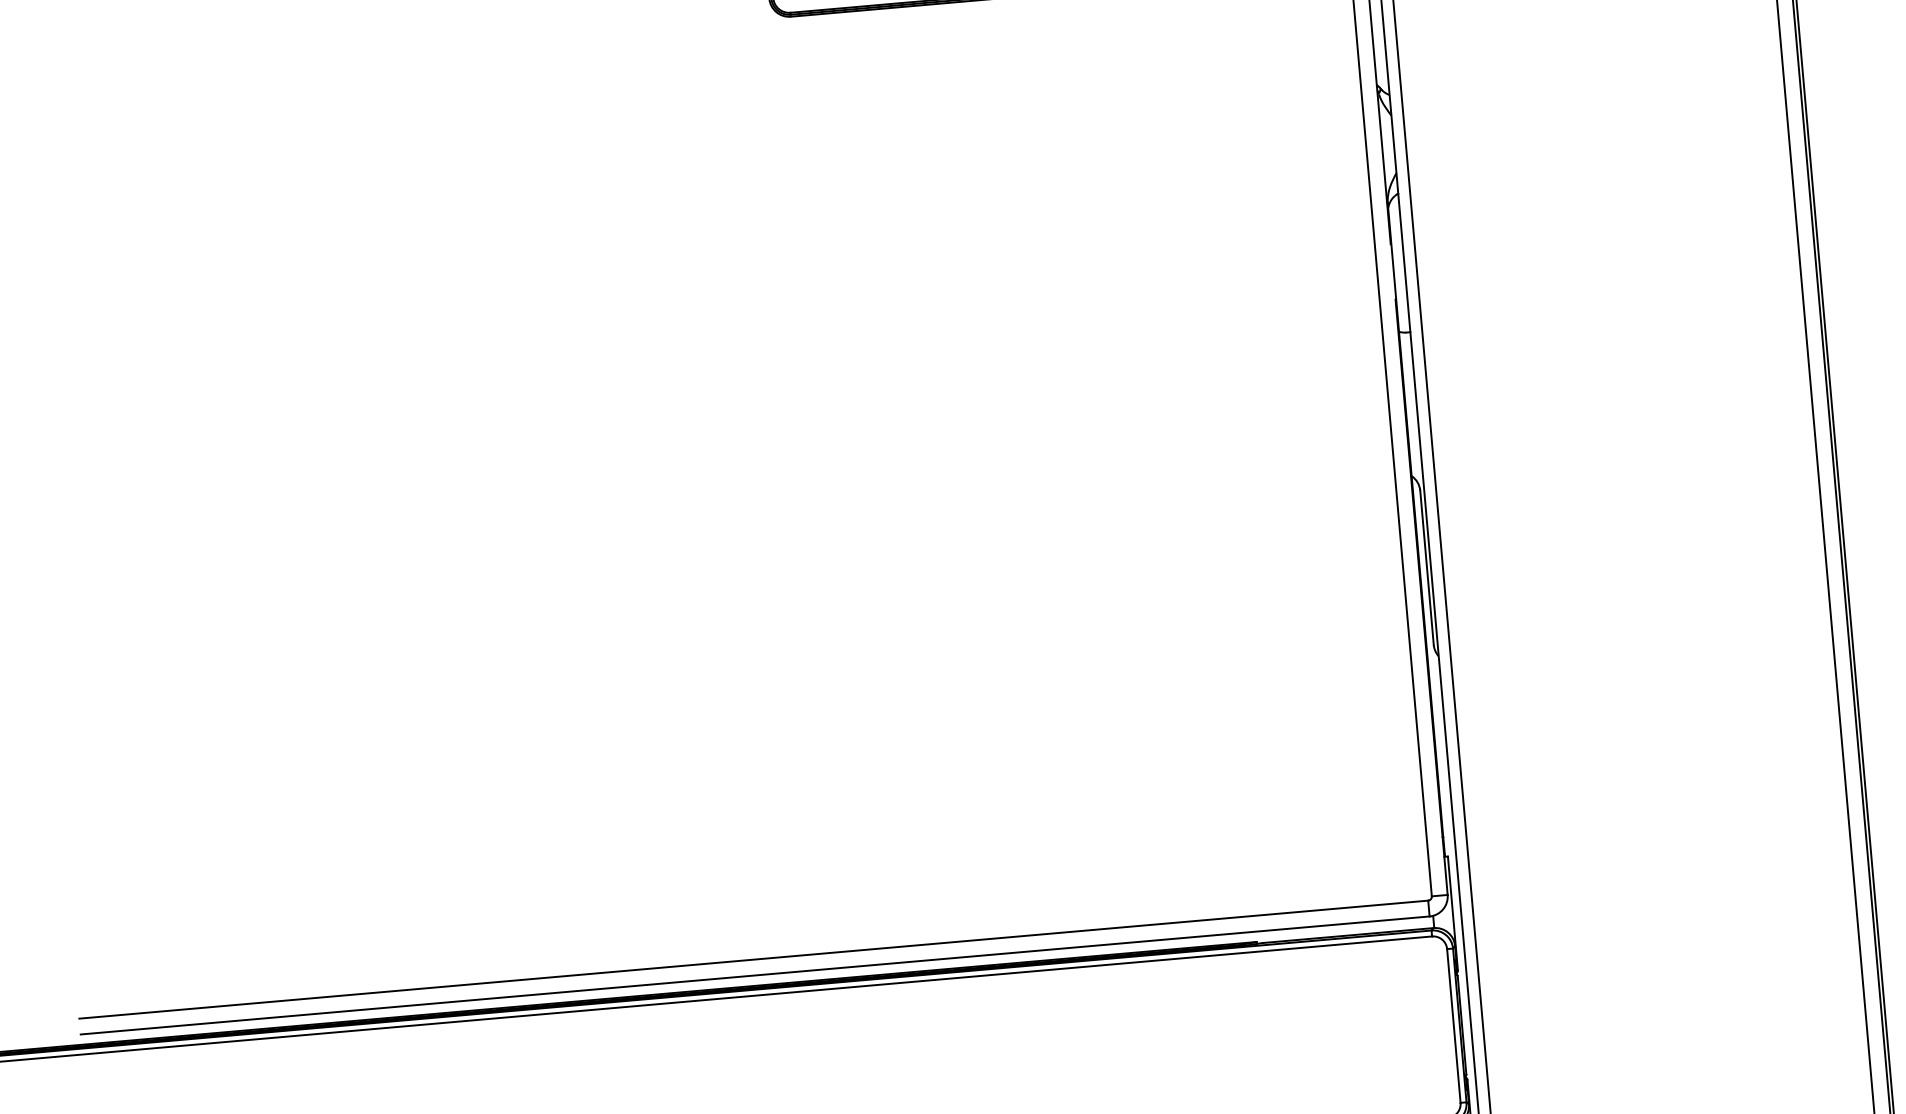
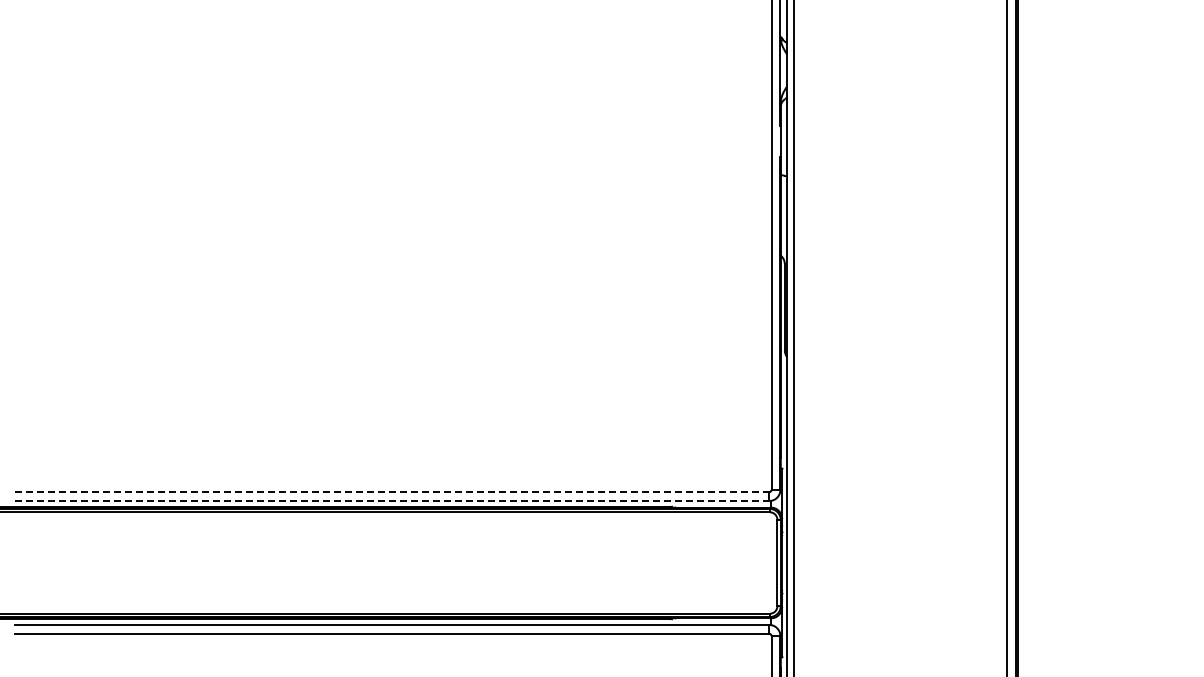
line: (754, 960) -> (392, 492), solid -> dashed
line: (756, 976) -> (392, 501), solid -> dashed

